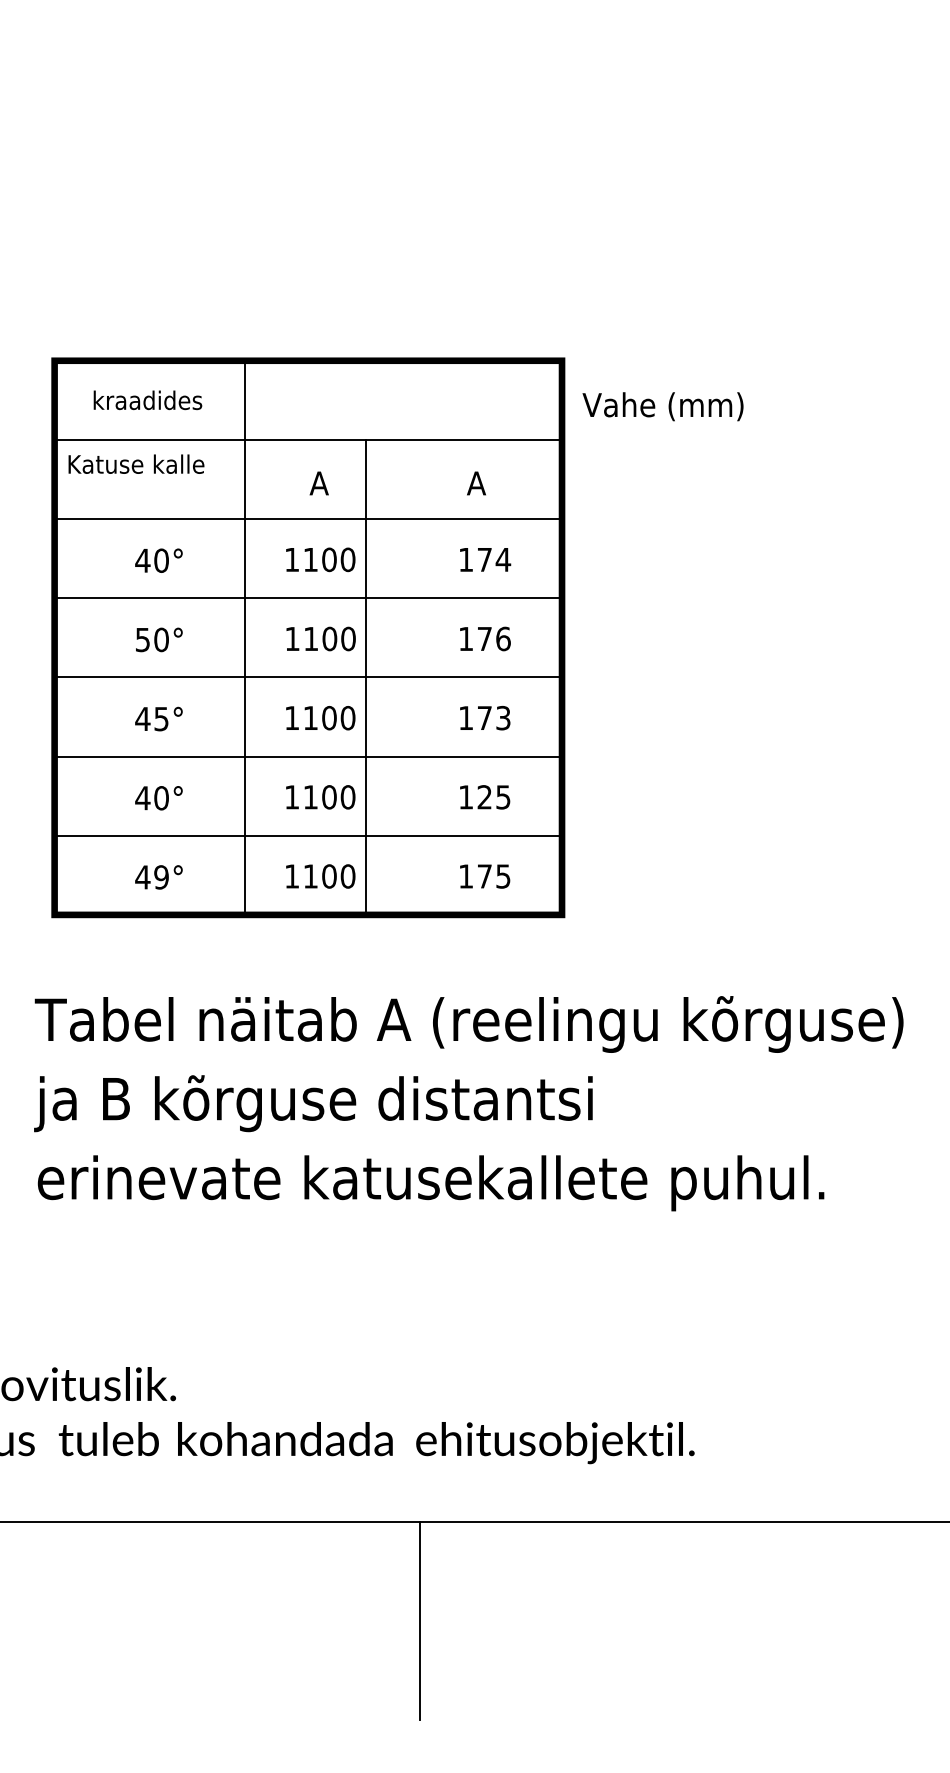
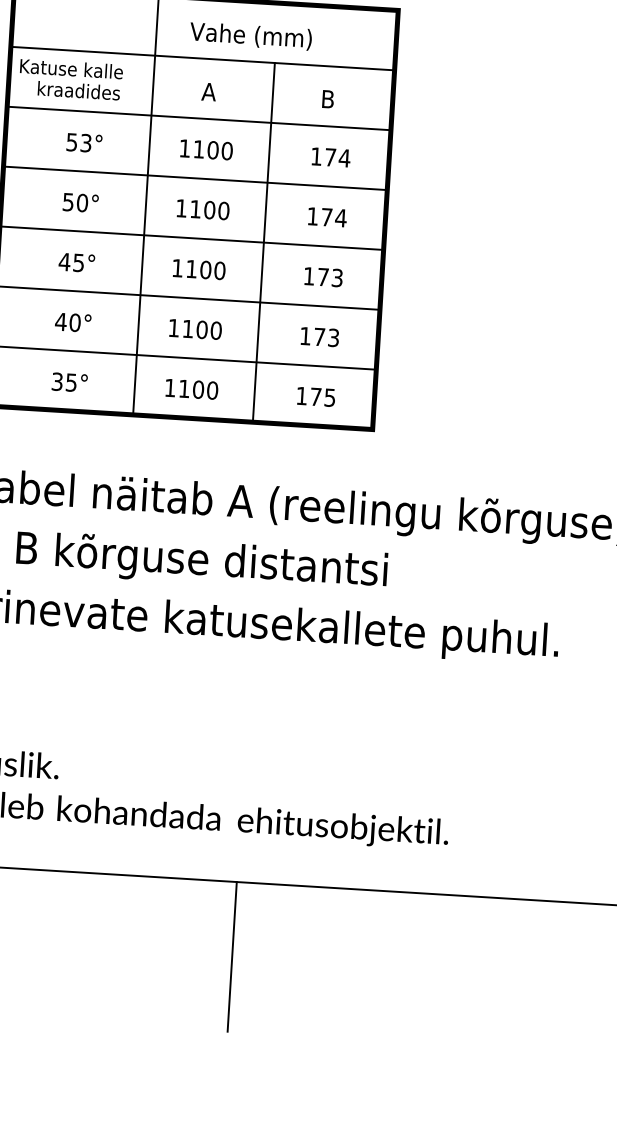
text: (147, 400) -> (78, 90), moved
text: (662, 406) -> (250, 36), moved
text: (476, 483) -> (327, 99), A -> B
text: (151, 560) -> (78, 142), 40° -> 53°
text: (503, 638) -> (341, 217), 176 -> 174
line: (365, 676) -> (263, 241), moved
text: (493, 797) -> (326, 337), 125 -> 173
text: (151, 877) -> (63, 382), 49° -> 35°

